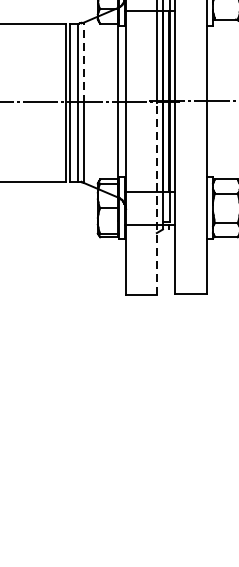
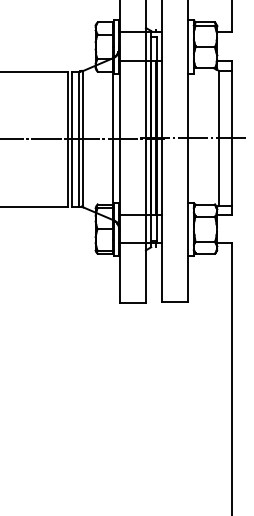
line: (83, 62) -> (83, 104), dashed -> solid
line: (156, 199) -> (145, 221), dashed -> solid

